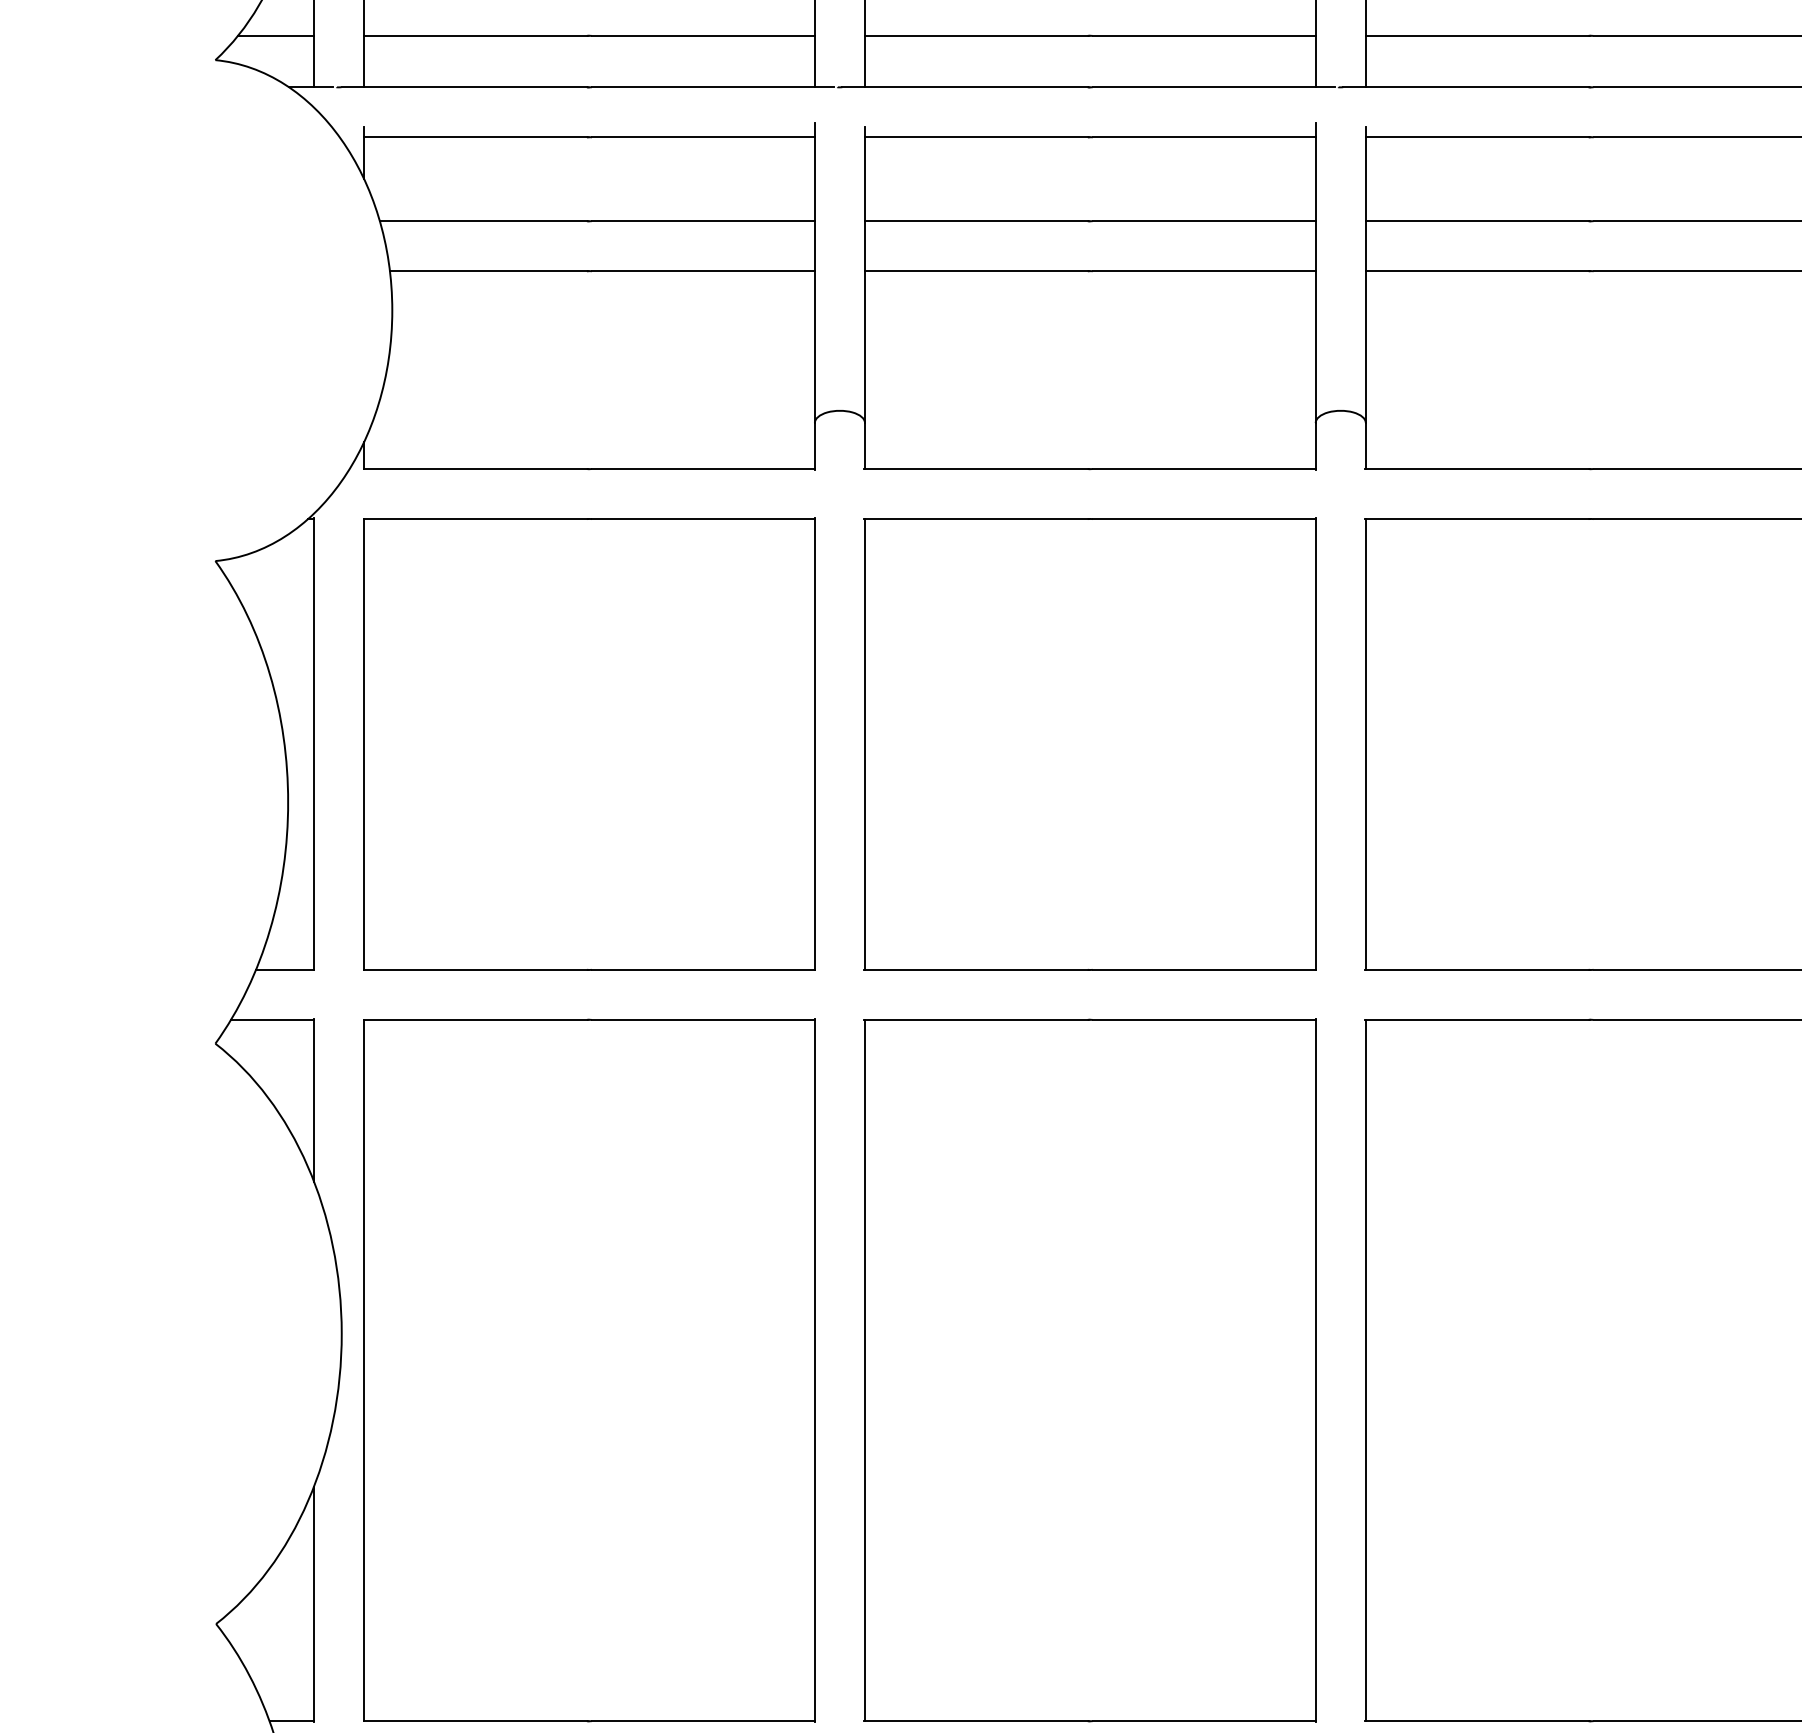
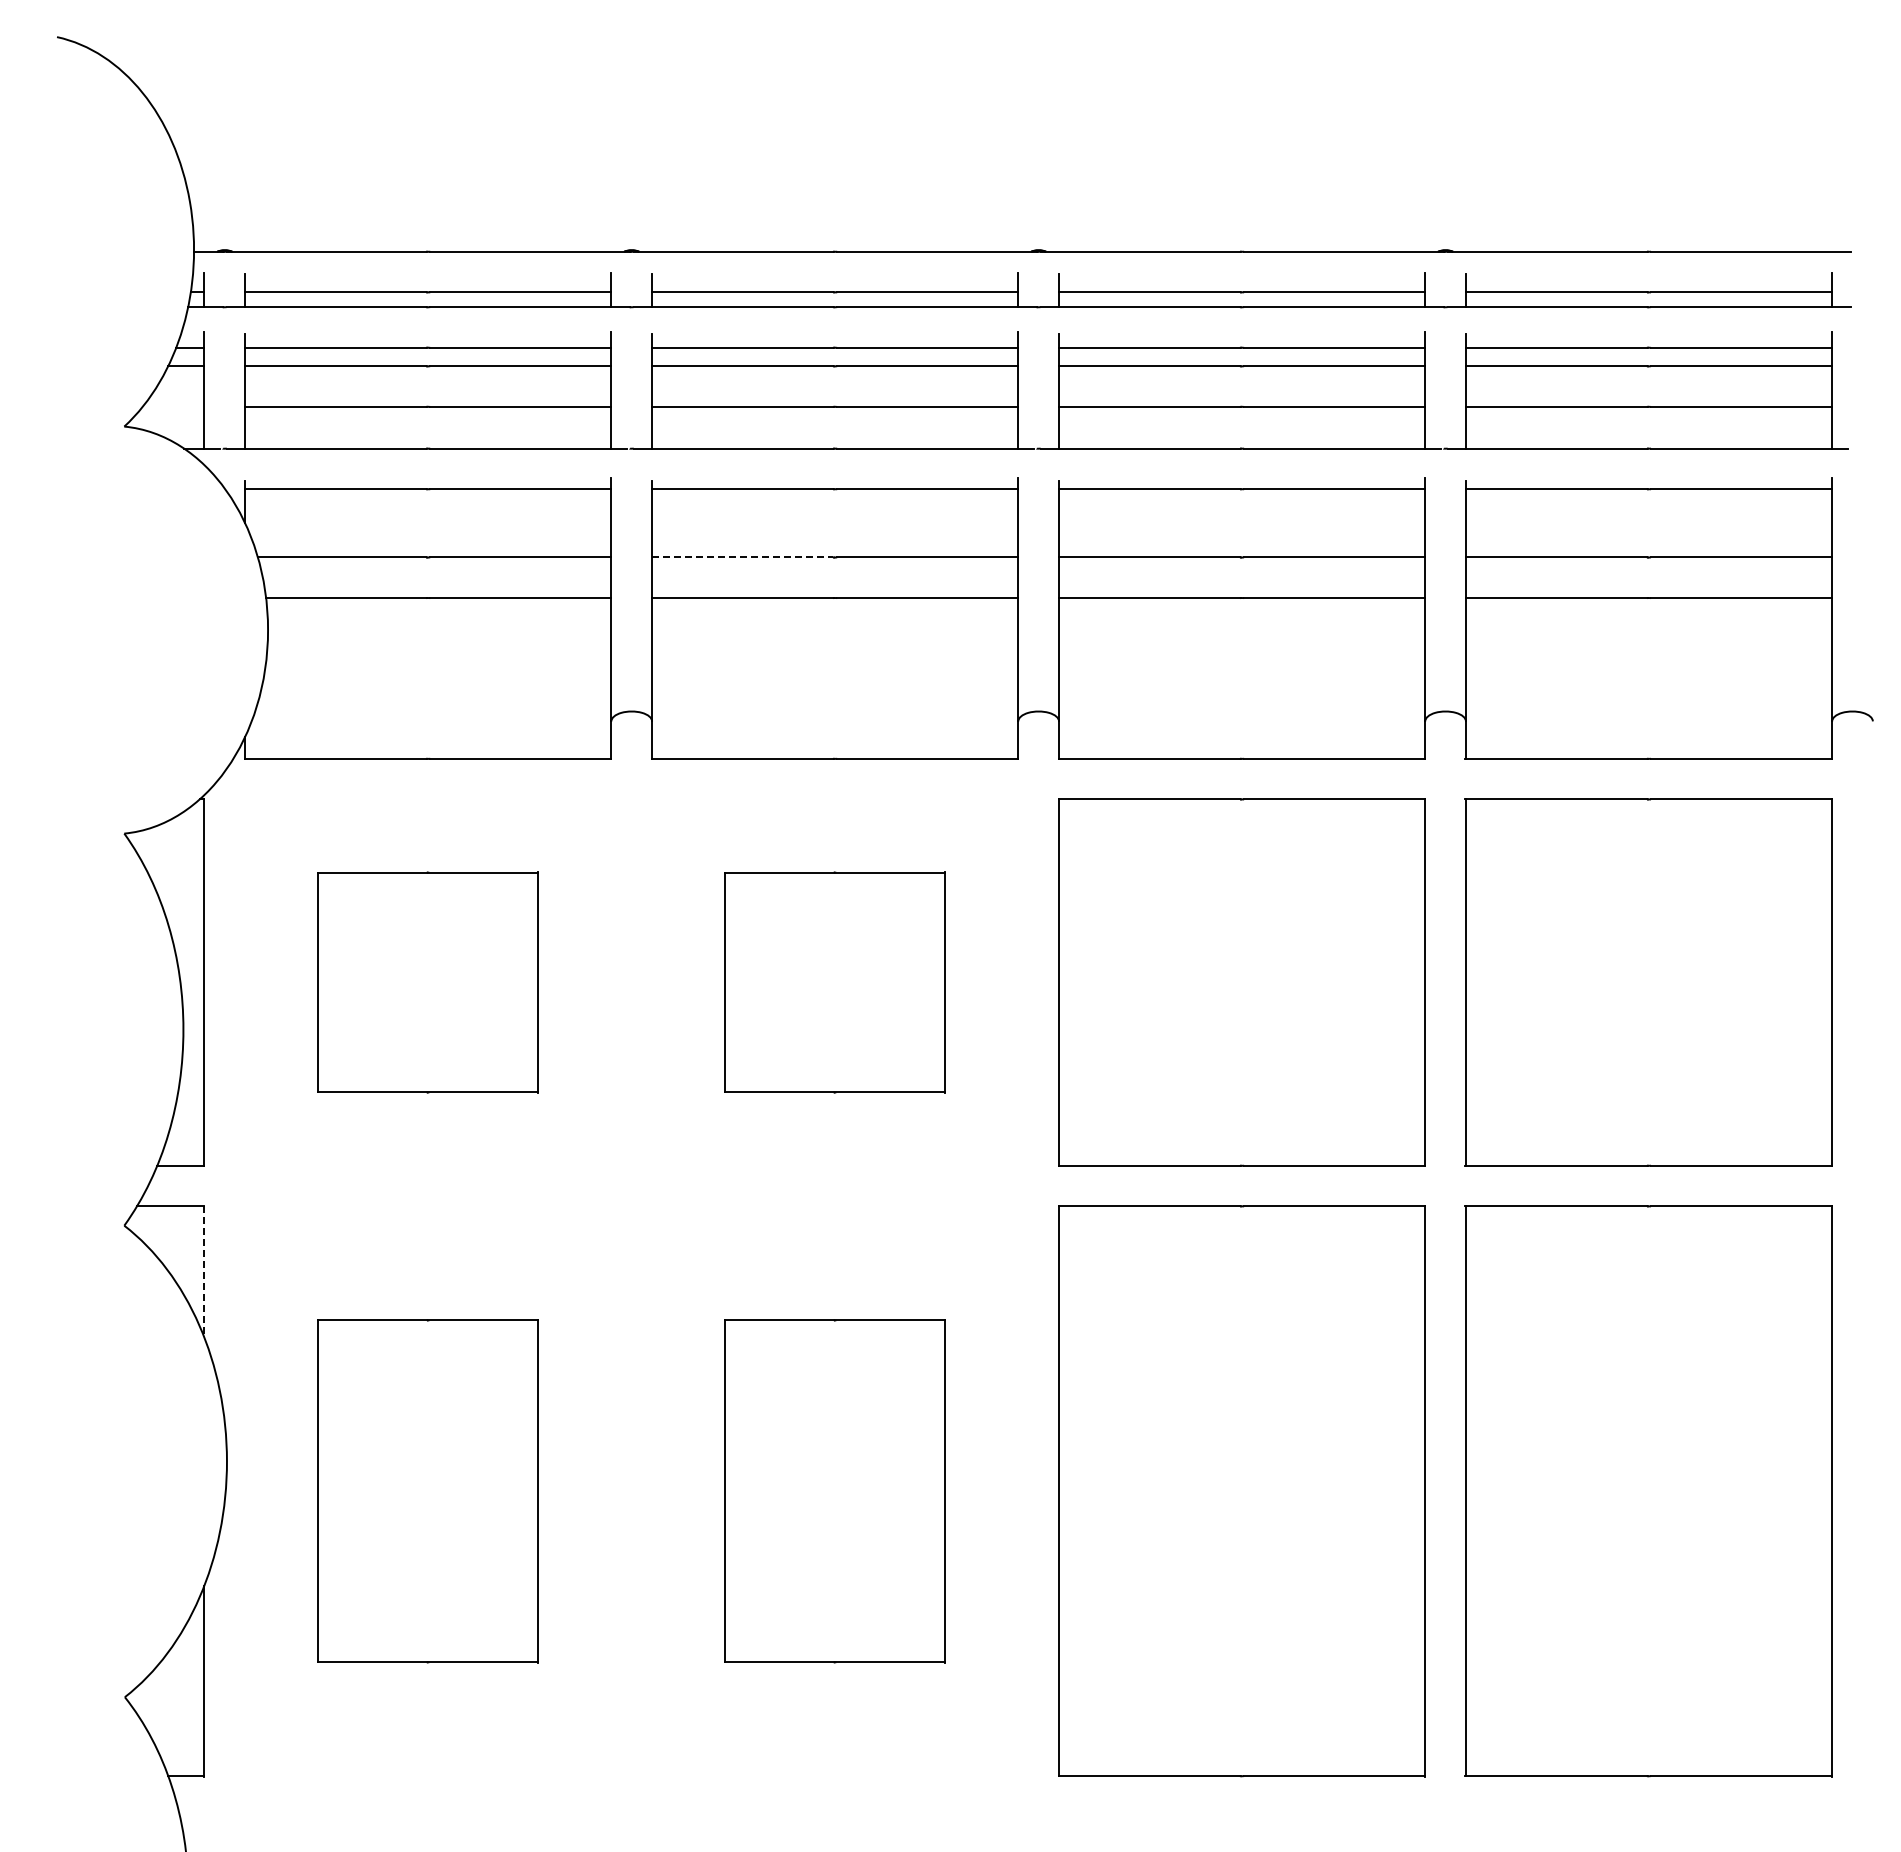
line: (275, 35) -> (173, 406), removed
line: (976, 221) -> (742, 557), solid -> dashed
part: (588, 744) -> (427, 982), size x0.6
part: (1089, 744) -> (834, 982), size x0.6
line: (314, 1100) -> (204, 1271), solid -> dashed
part: (588, 1370) -> (427, 1491), size x0.6
part: (1089, 1370) -> (834, 1491), size x0.6

